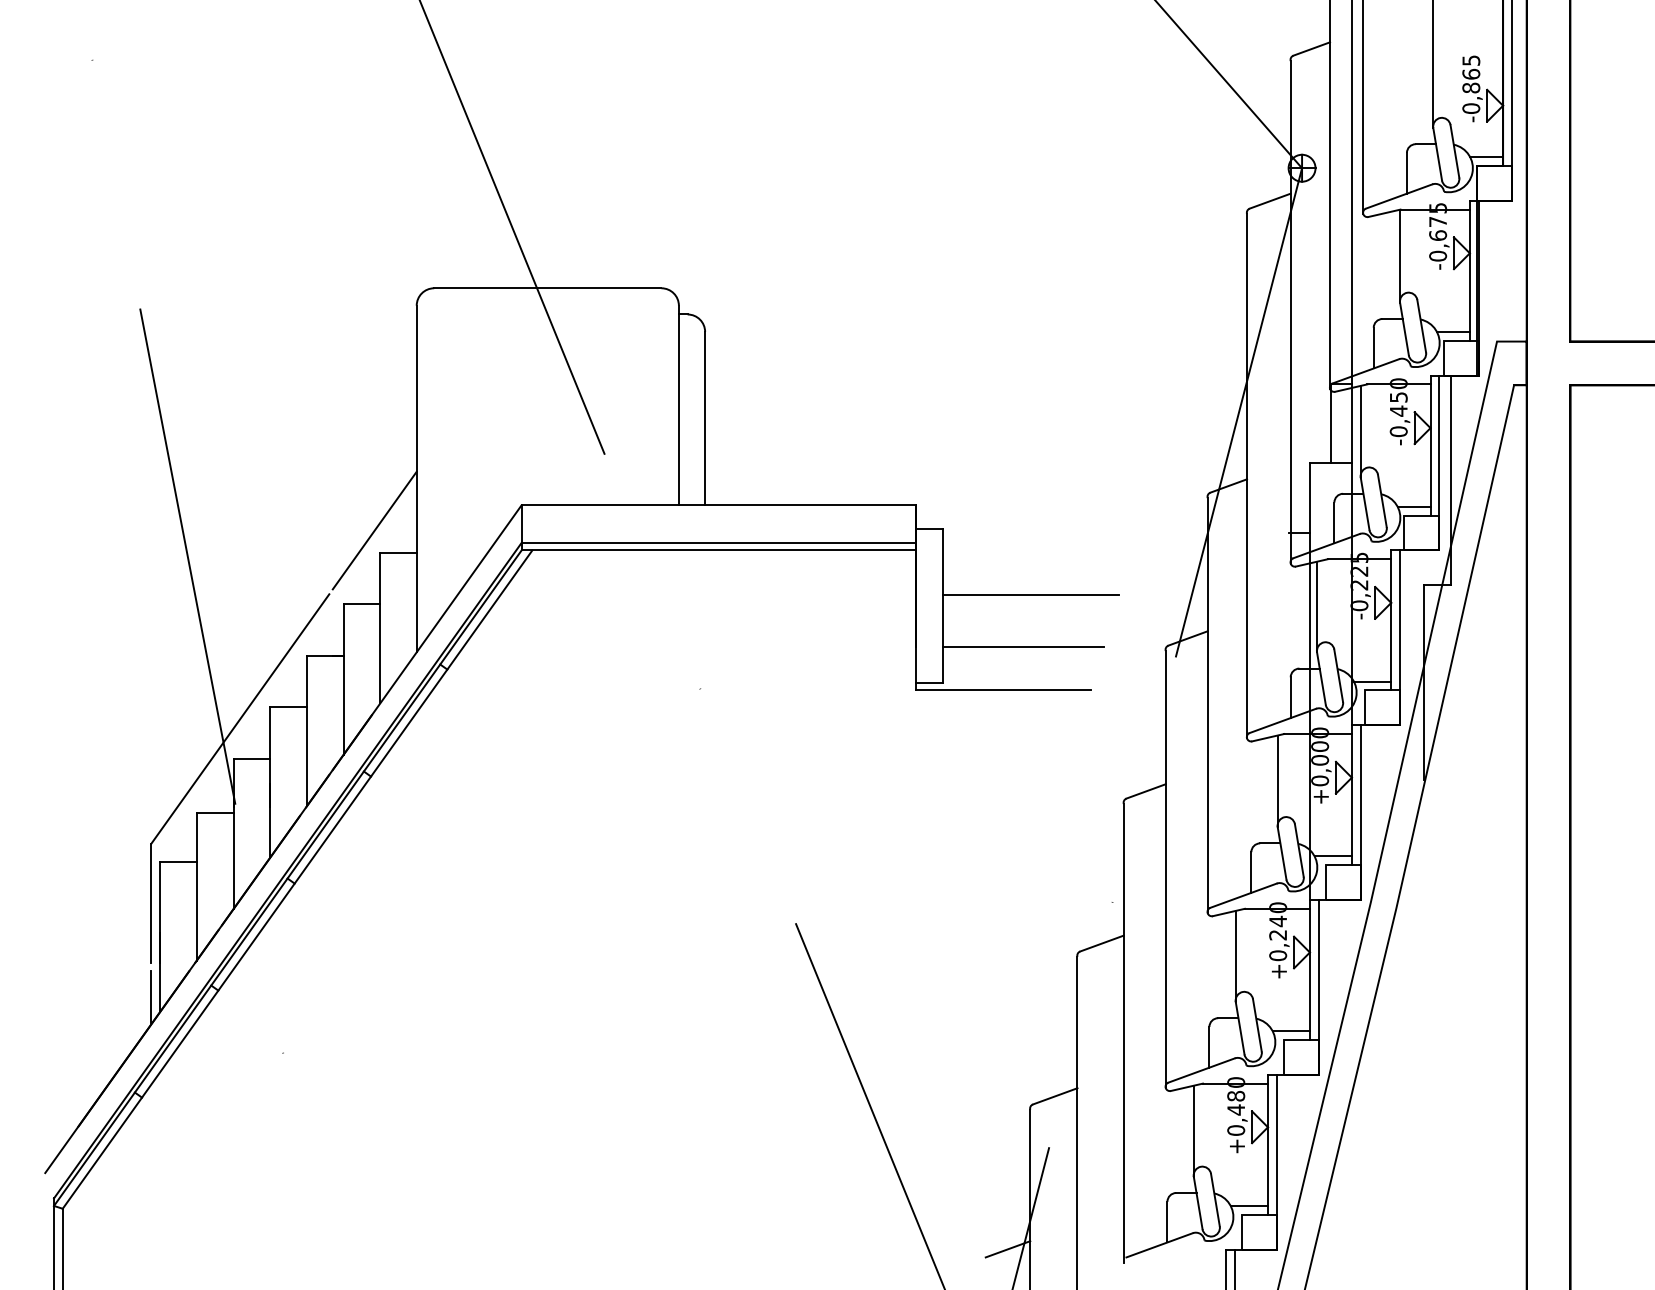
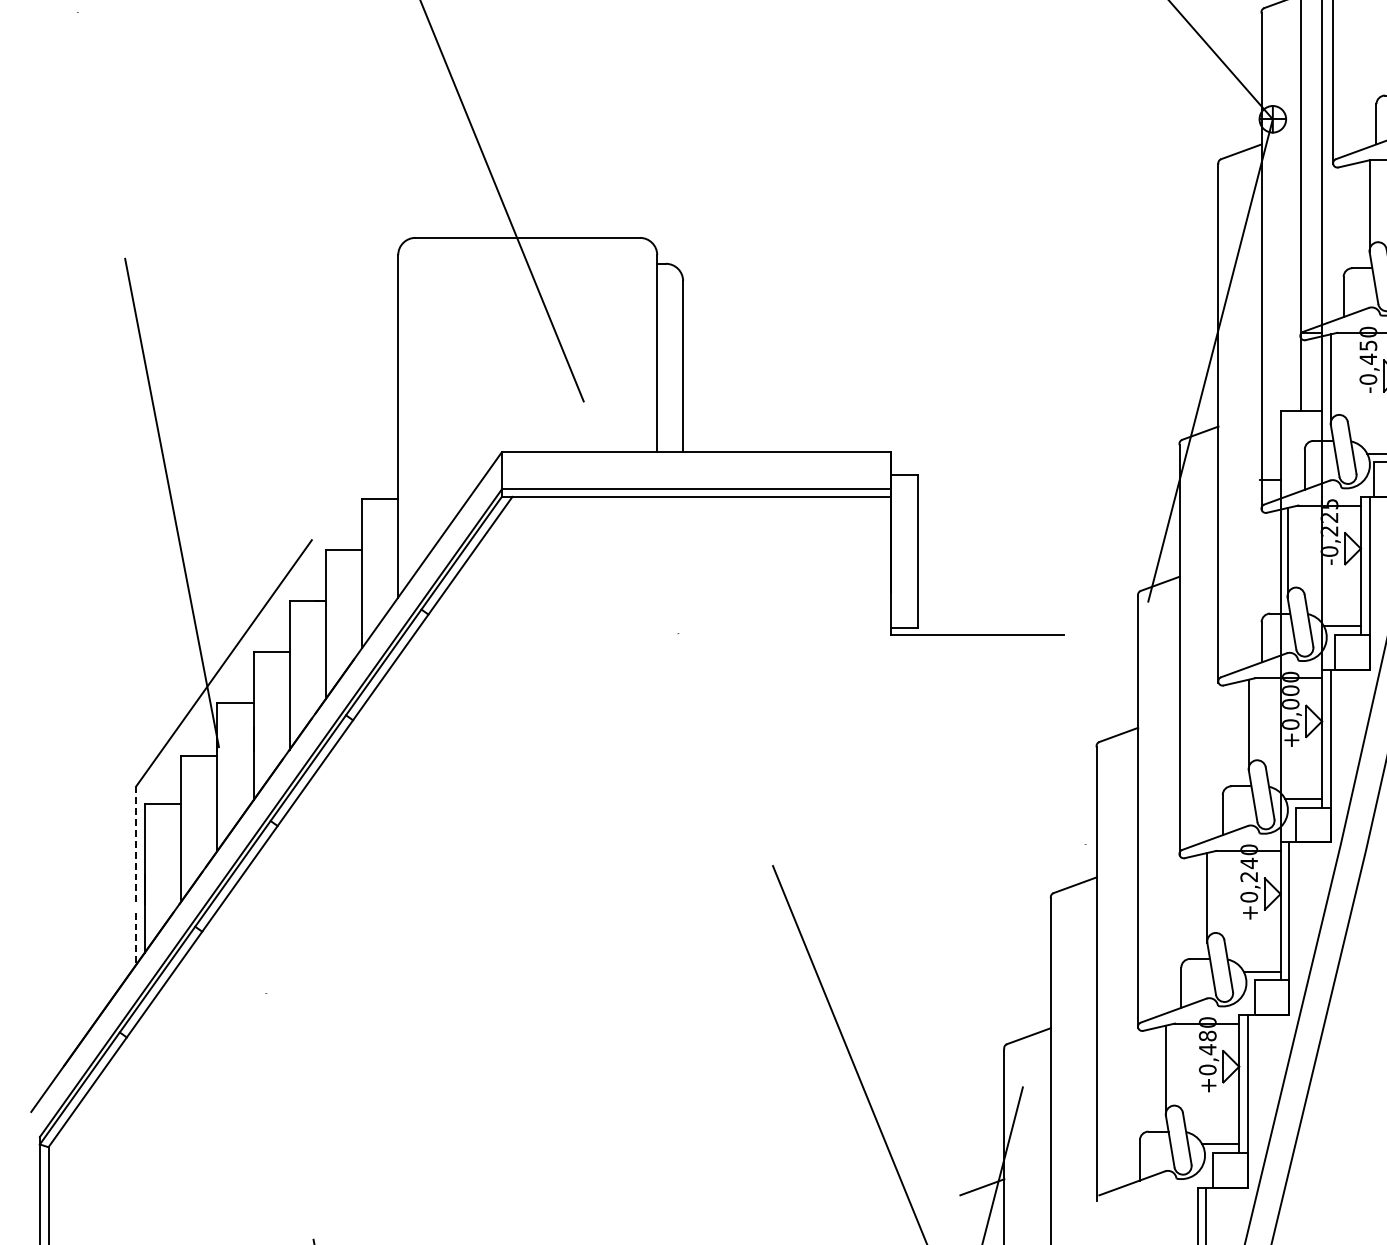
line: (374, 530) -> (356, 477), removed
line: (1030, 595) -> (1004, 541), removed
line: (1022, 646) -> (996, 591), removed
line: (151, 903) -> (136, 845), solid -> dashed
line: (151, 996) -> (136, 937), solid -> dashed

